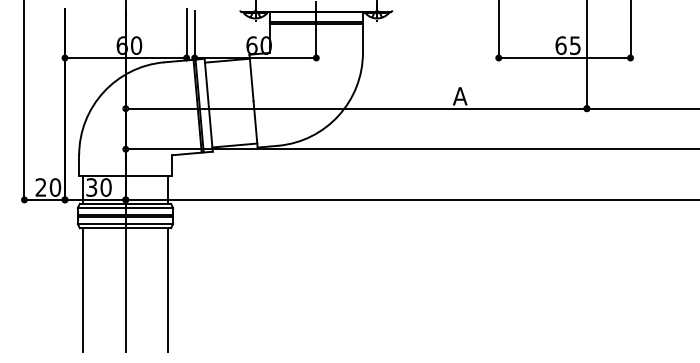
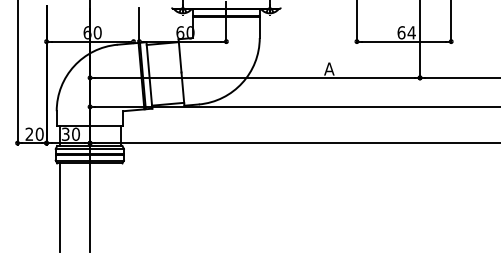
line: (186, 34) -> (133, 24), removed
text: (575, 45) -> (411, 32), 65 -> 64
line: (168, 290) -> (120, 207), removed

